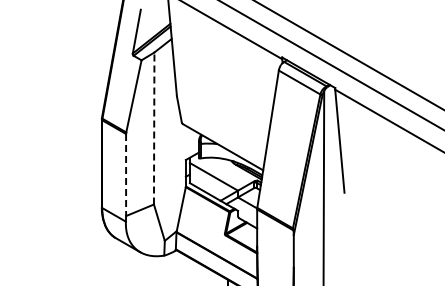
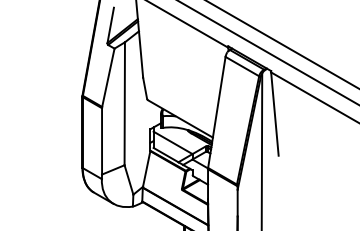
line: (154, 128) -> (125, 103), dashed -> solid
line: (126, 175) -> (102, 141), dashed -> solid

